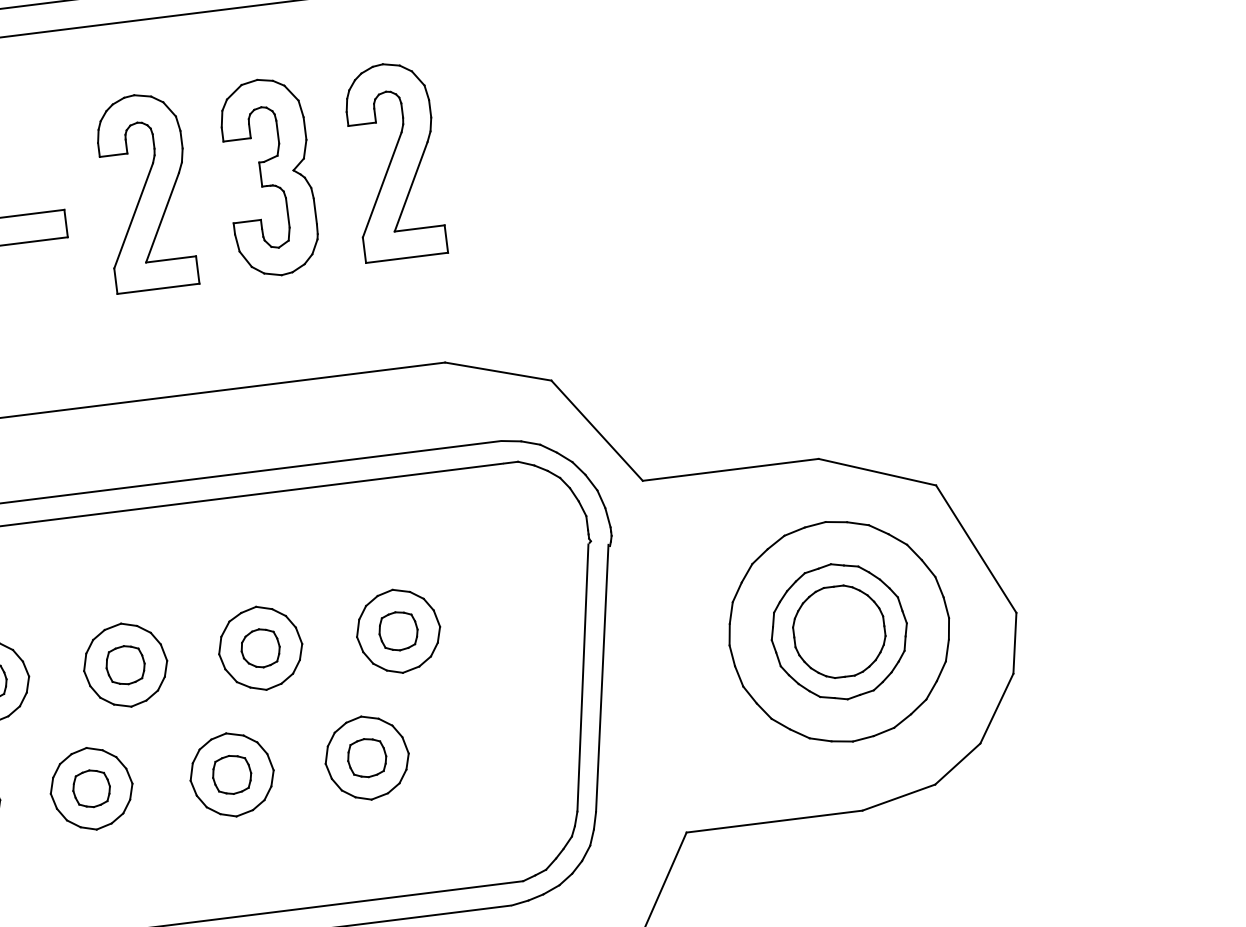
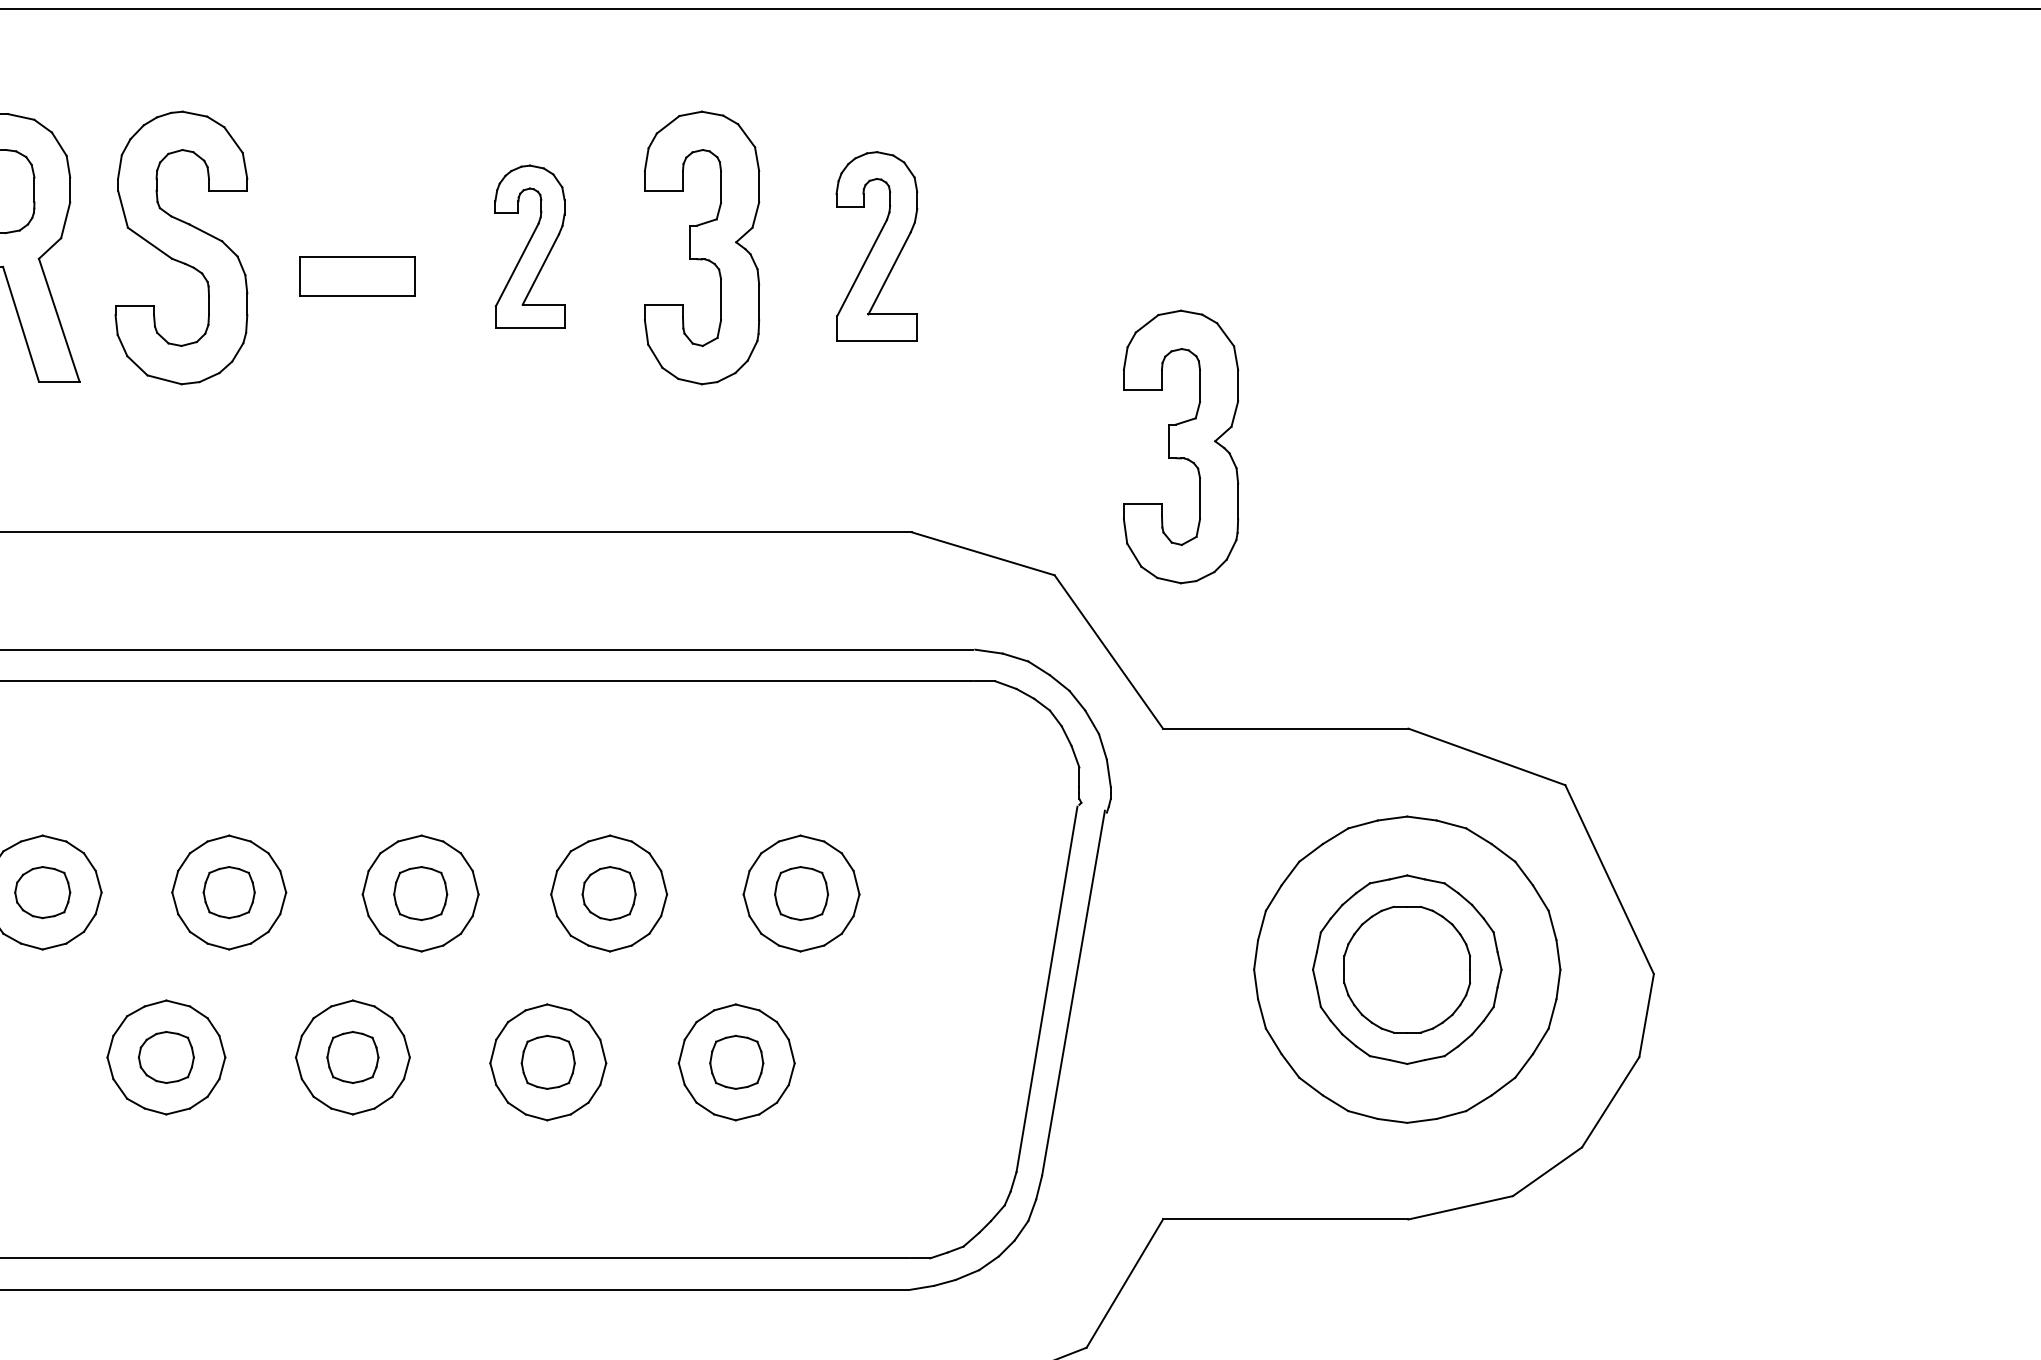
part: (394, 160) -> (876, 246), size x0.7
part: (145, 191) -> (529, 246), size x0.6
part: (630, 277) -> (1181, 446), added

